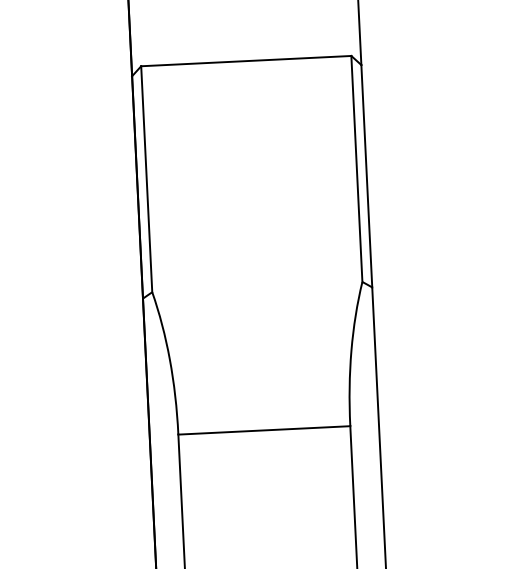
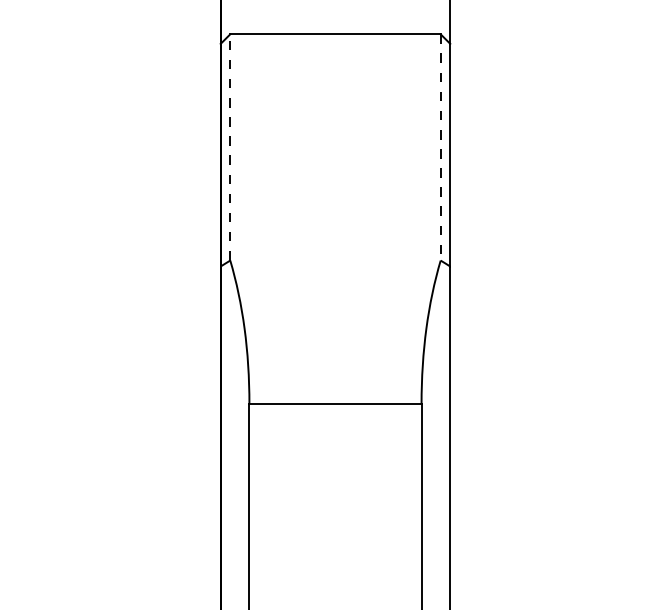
line: (356, 169) -> (440, 147), solid -> dashed
line: (146, 178) -> (230, 146), solid -> dashed

